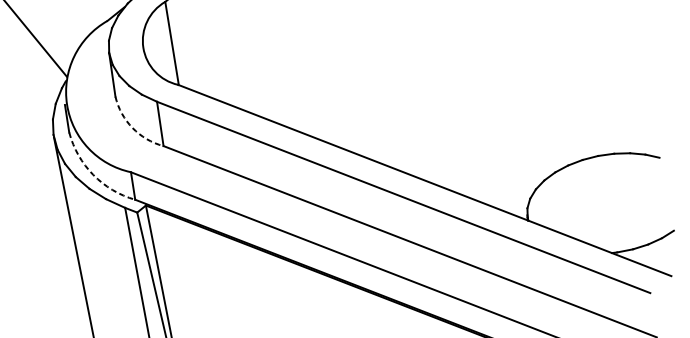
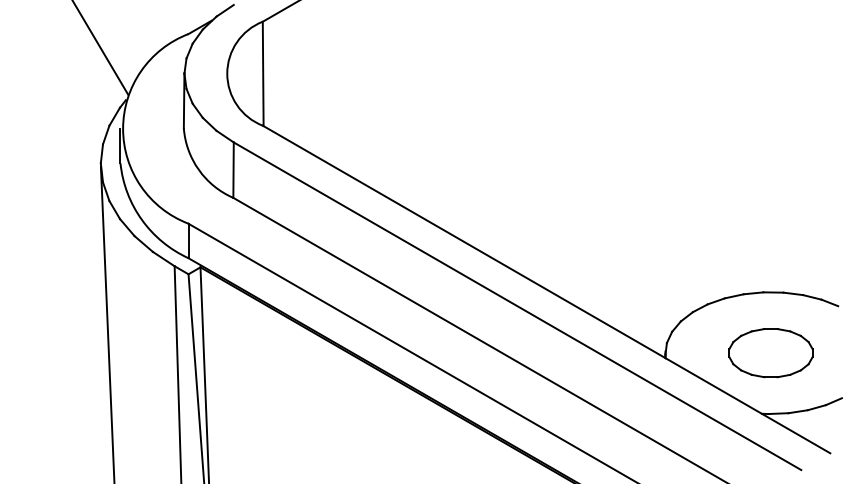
arc: (132, 127) -> (198, 169), dashed -> solid
arc: (92, 174) -> (141, 219), dashed -> solid
part: (611, 203) -> (770, 353), added

